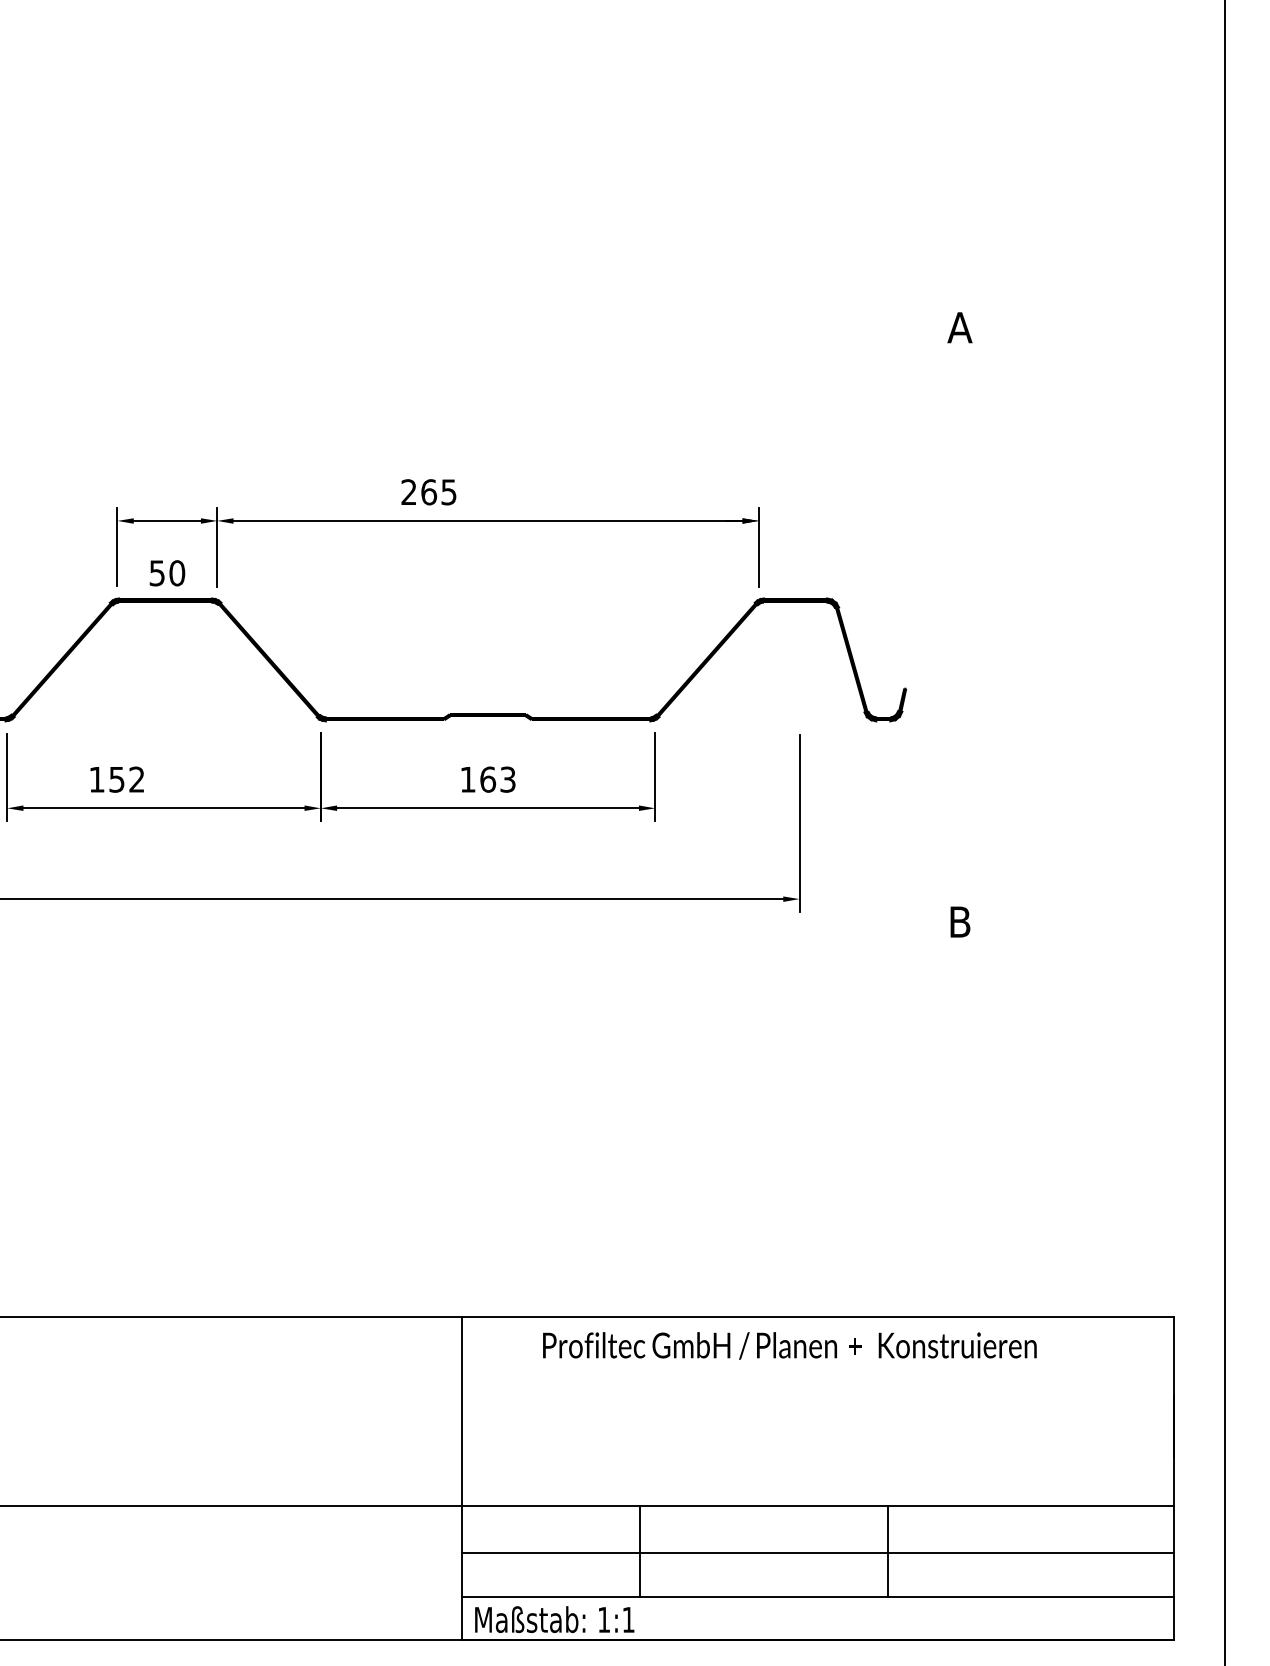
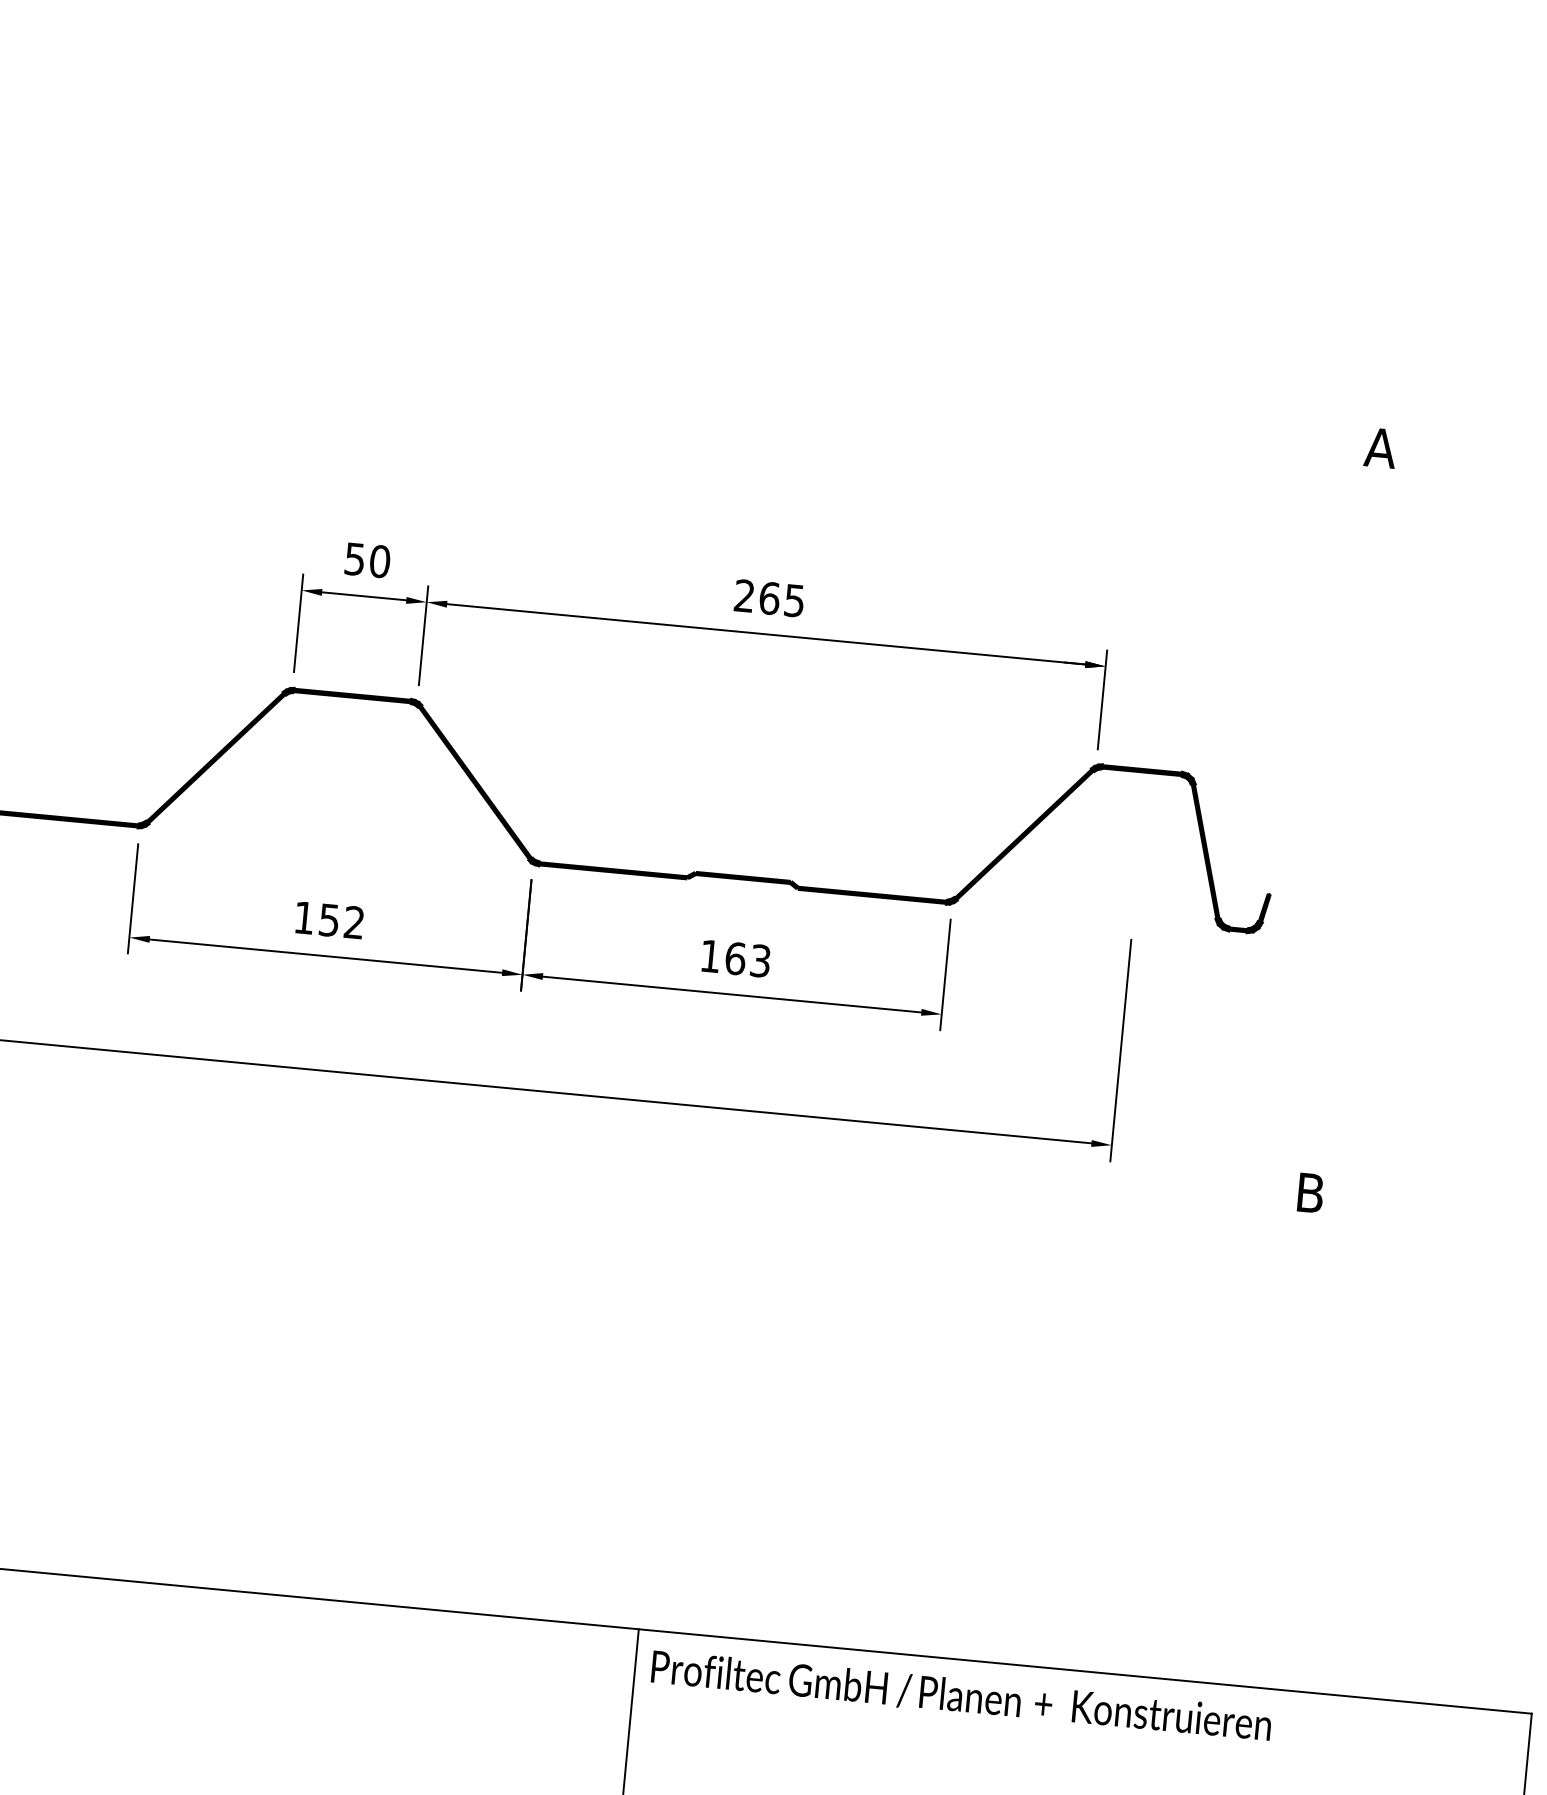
text: (428, 492) -> (768, 598), moved
text: (167, 573) -> (367, 560), moved
text: (116, 779) -> (328, 919), moved
text: (789, 1345) -> (961, 1695), moved

